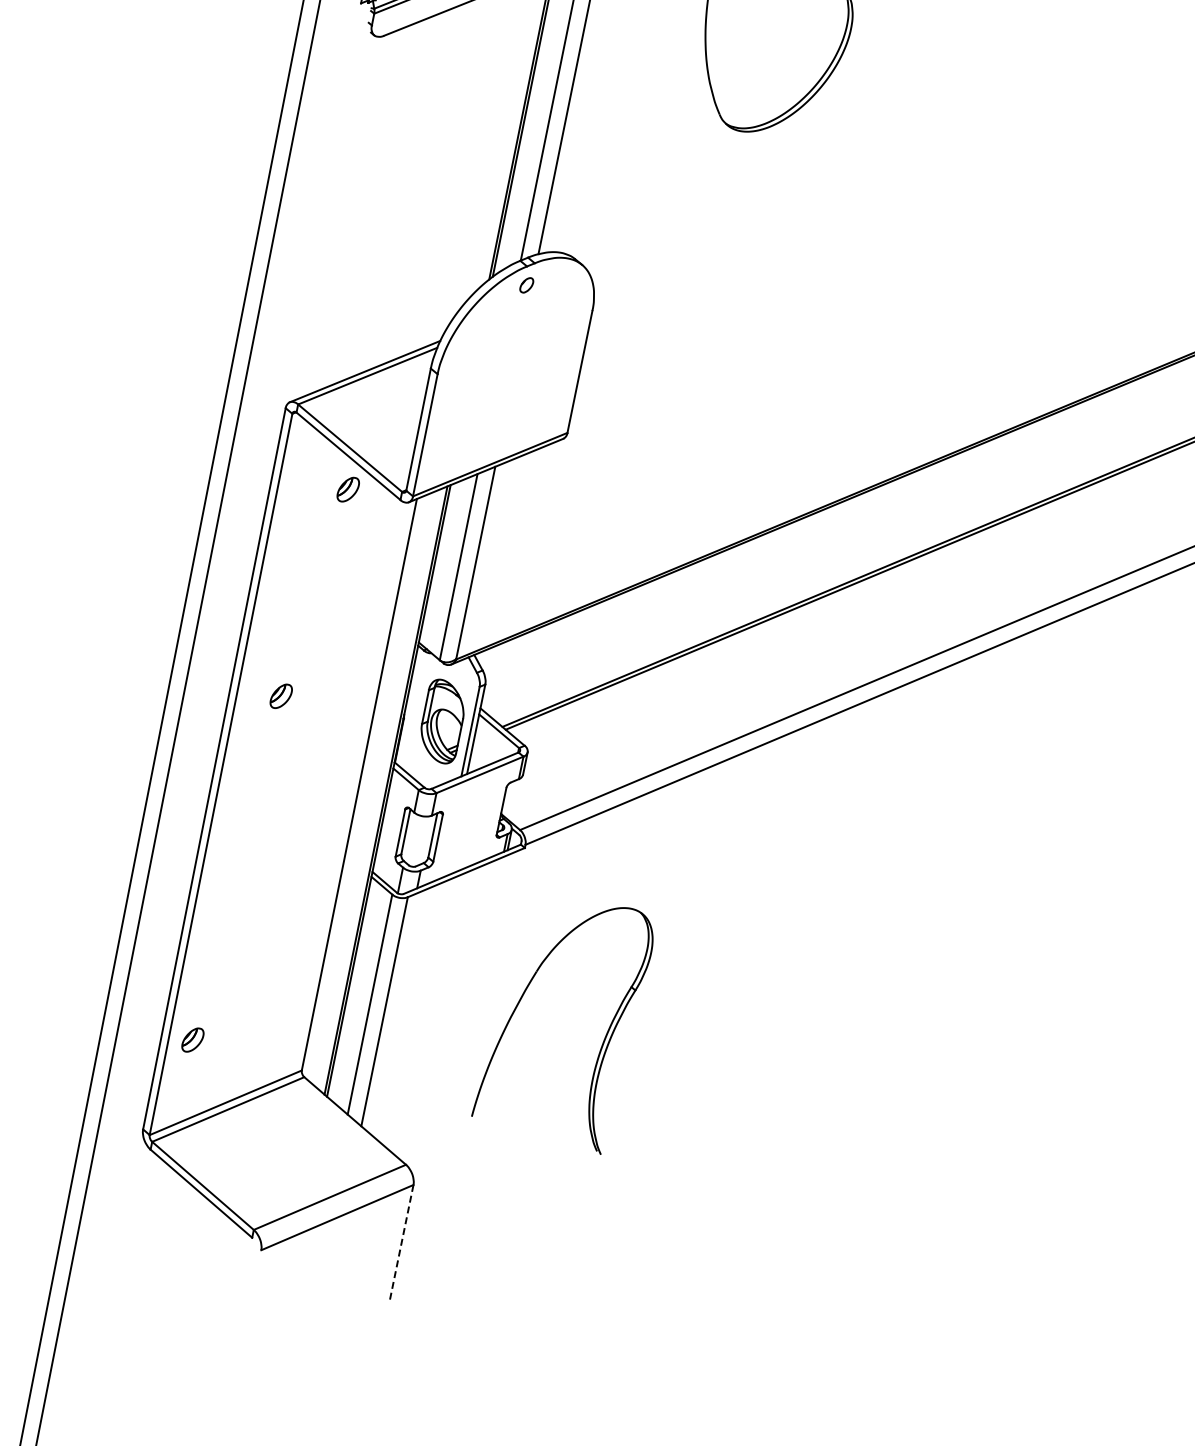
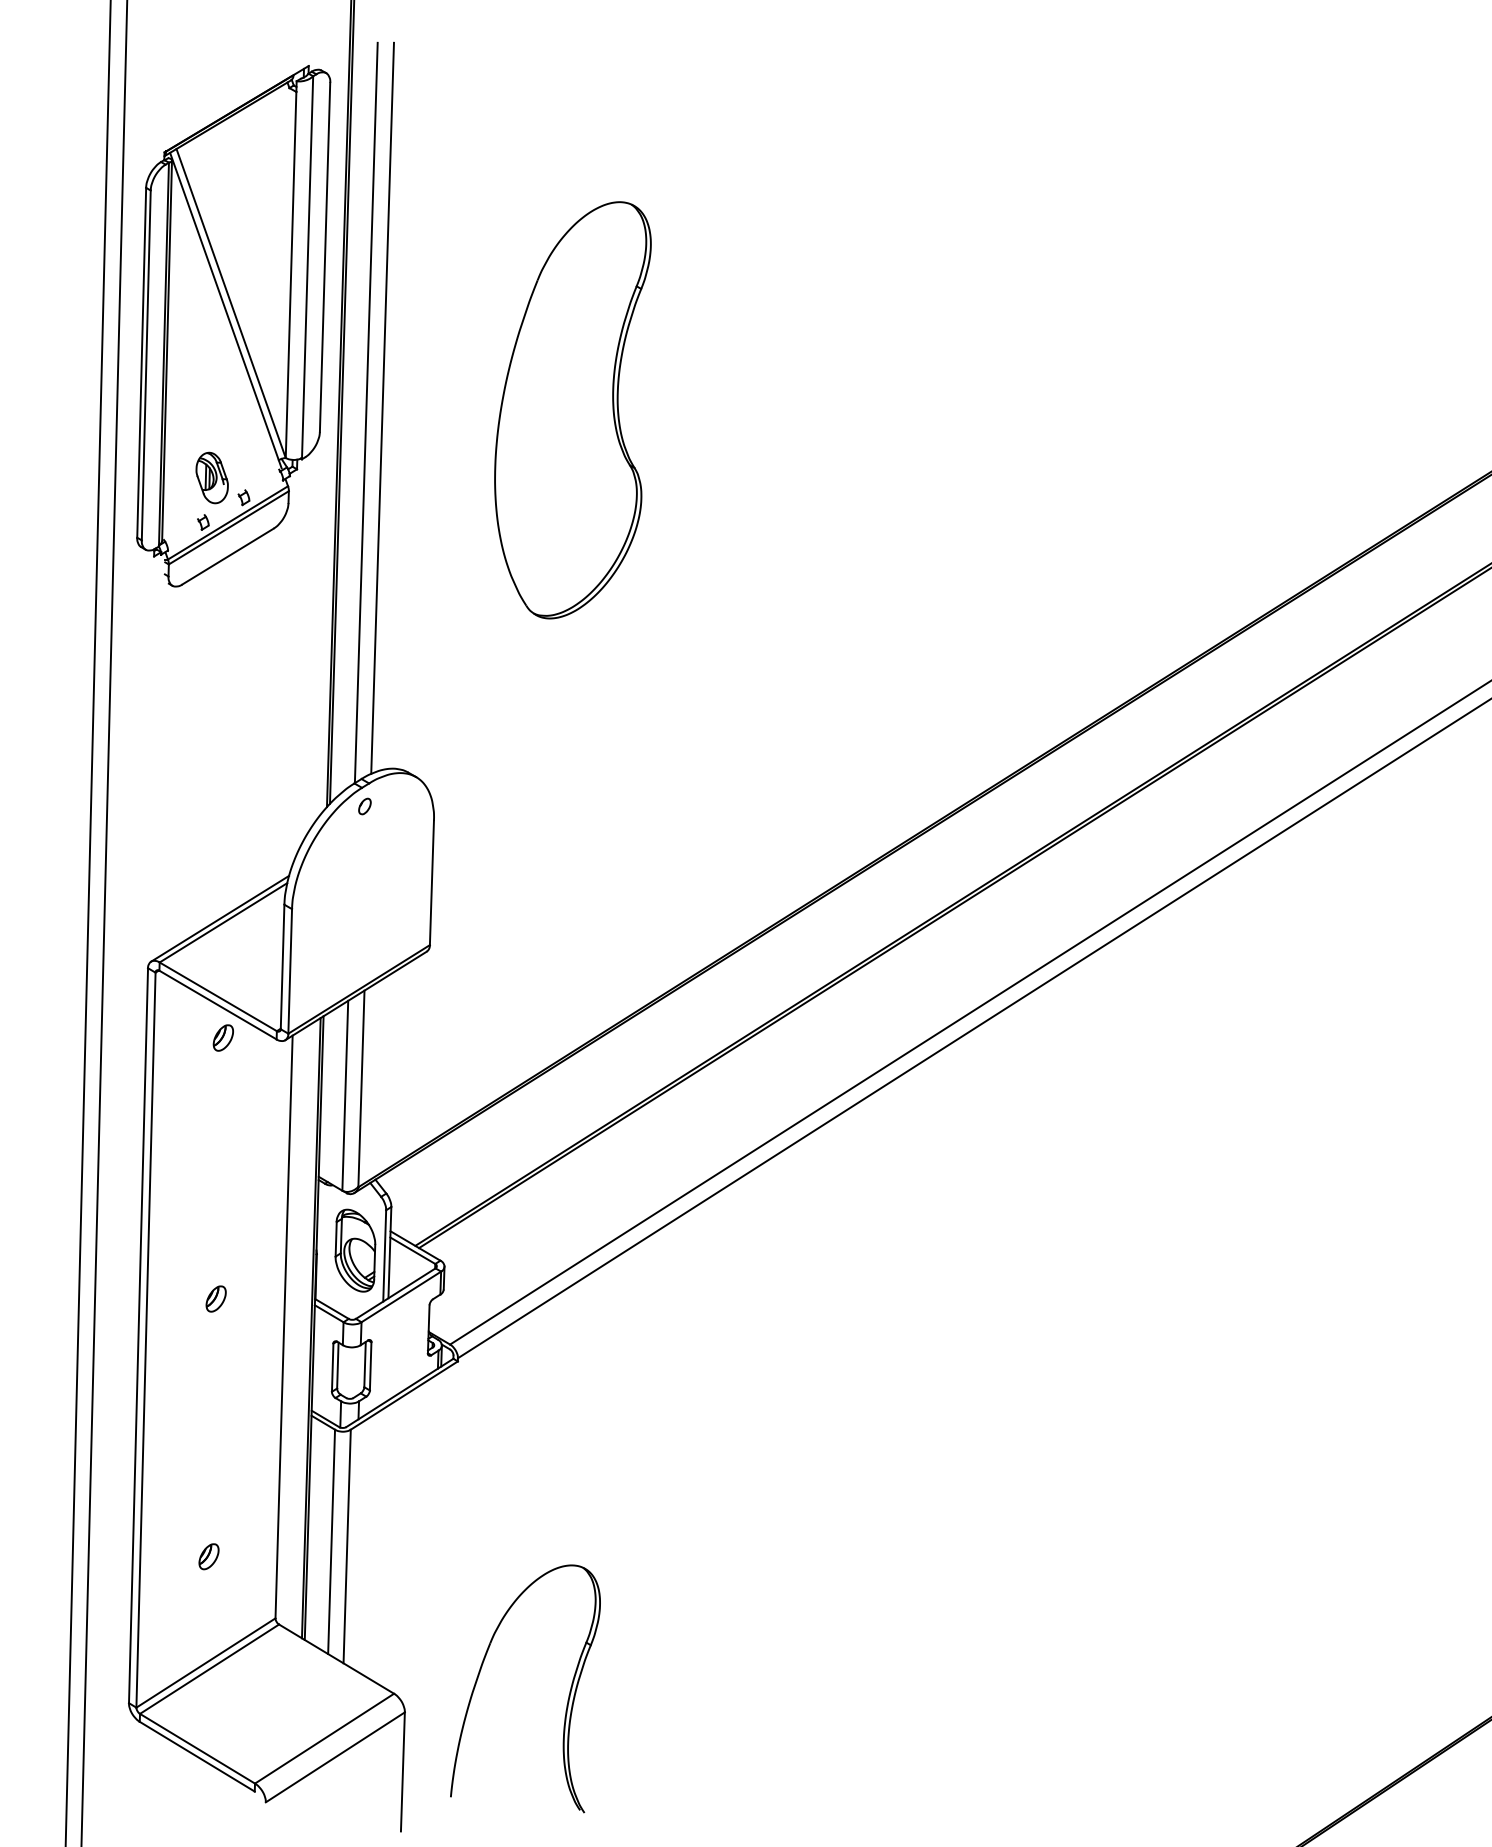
part: (280, 695) -> (215, 1298), moved
part: (192, 1039) -> (208, 1556), moved
part: (603, 1040) -> (567, 1699), moved
line: (401, 1242) -> (402, 1771), dashed -> solid

